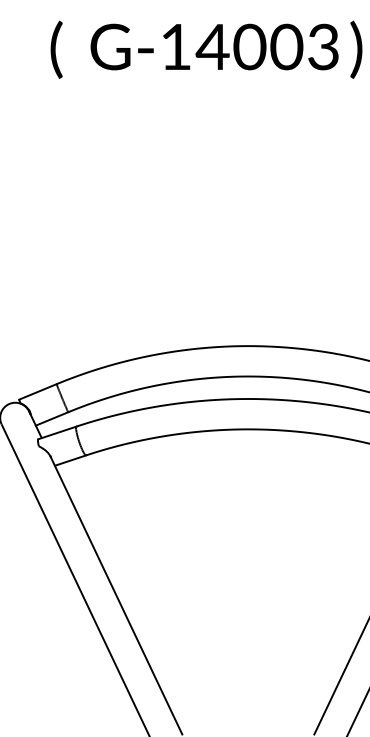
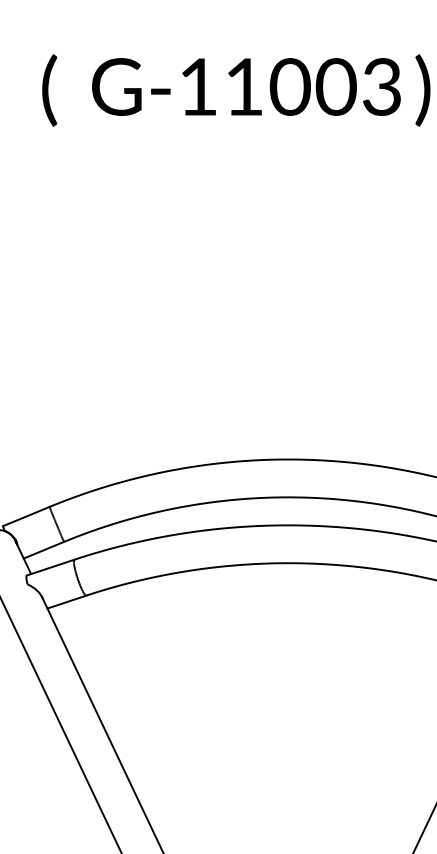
text: (212, 46) -> (243, 86), G-14003 -> G-11003

